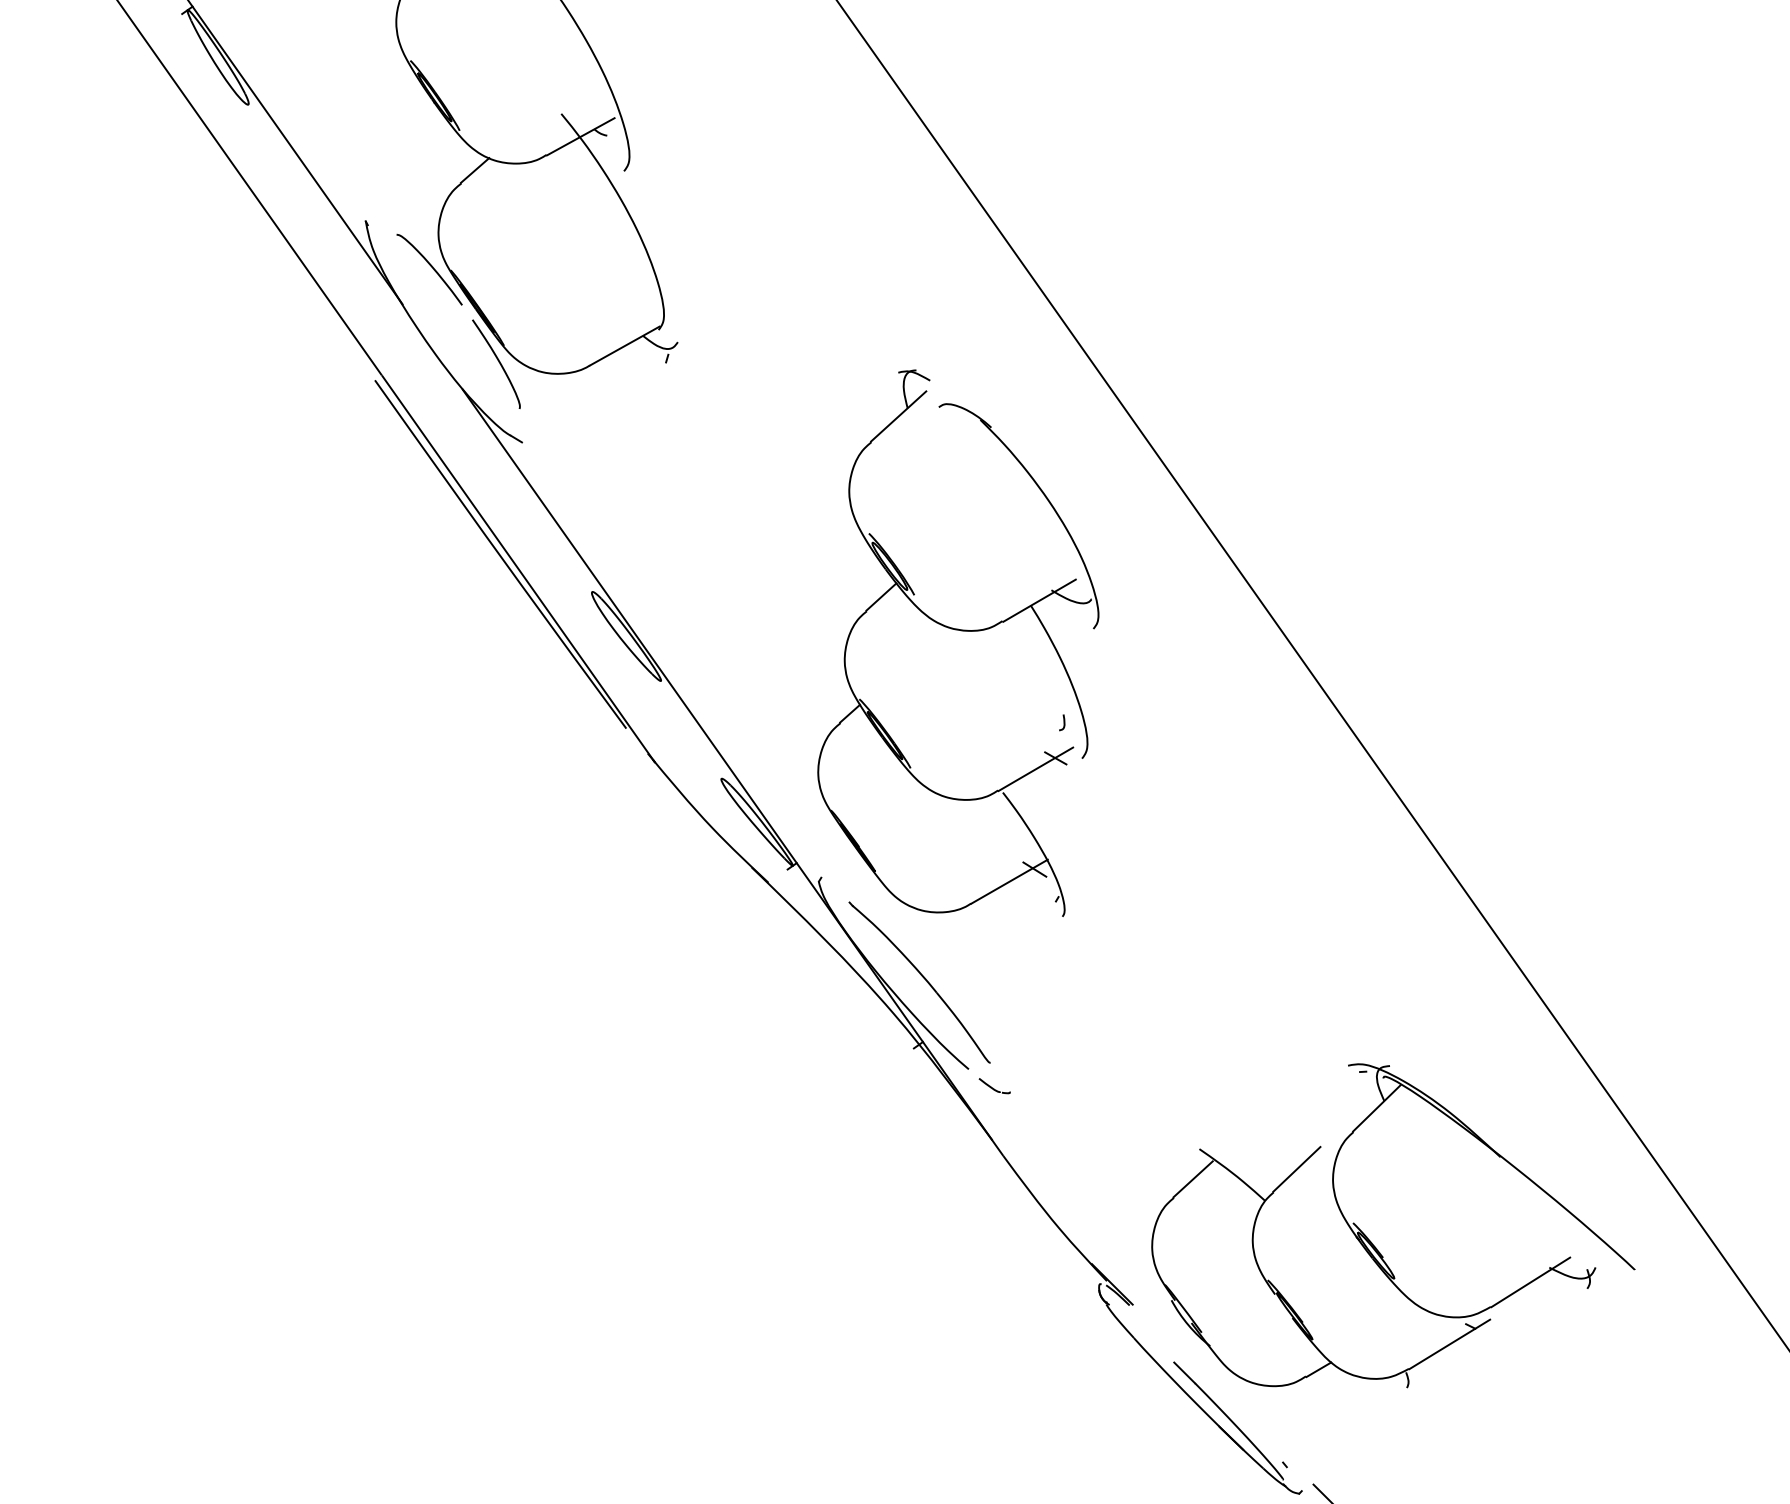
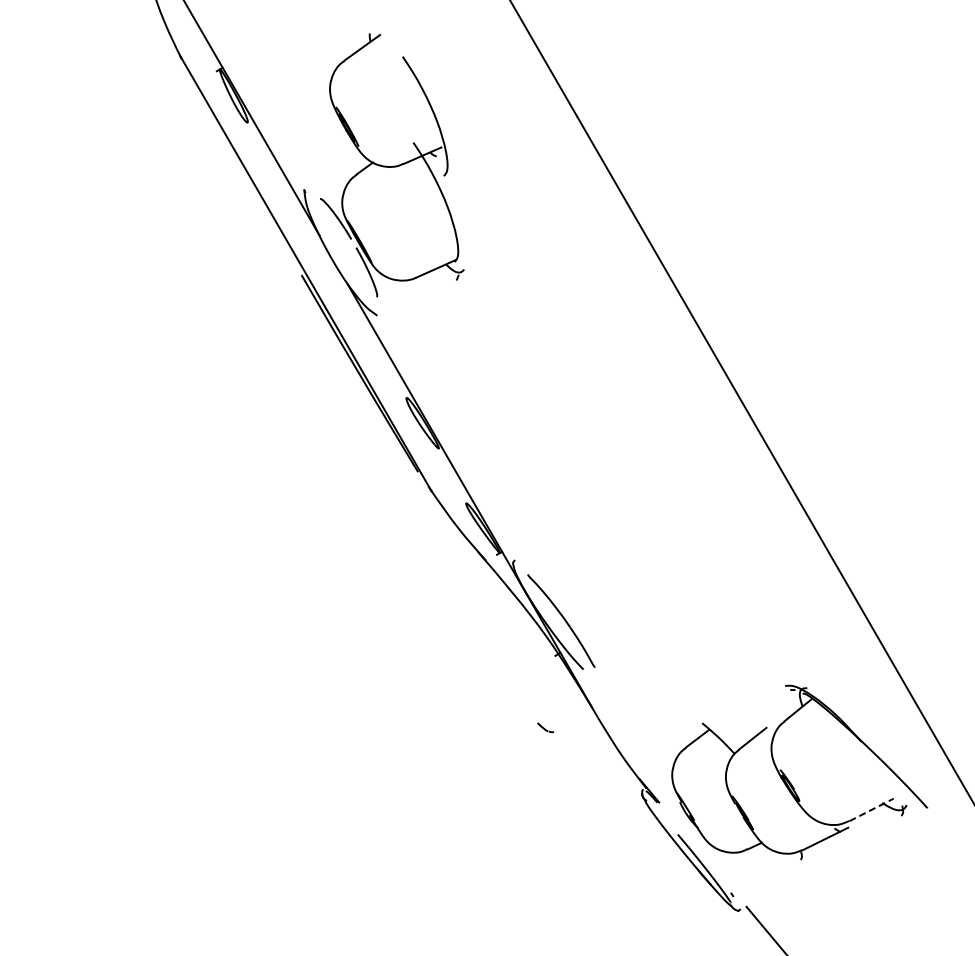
part: (955, 631) -> (597, 436), removed
part: (994, 1085) -> (545, 727), moved
line: (1530, 1281) -> (871, 809), solid -> dashed

